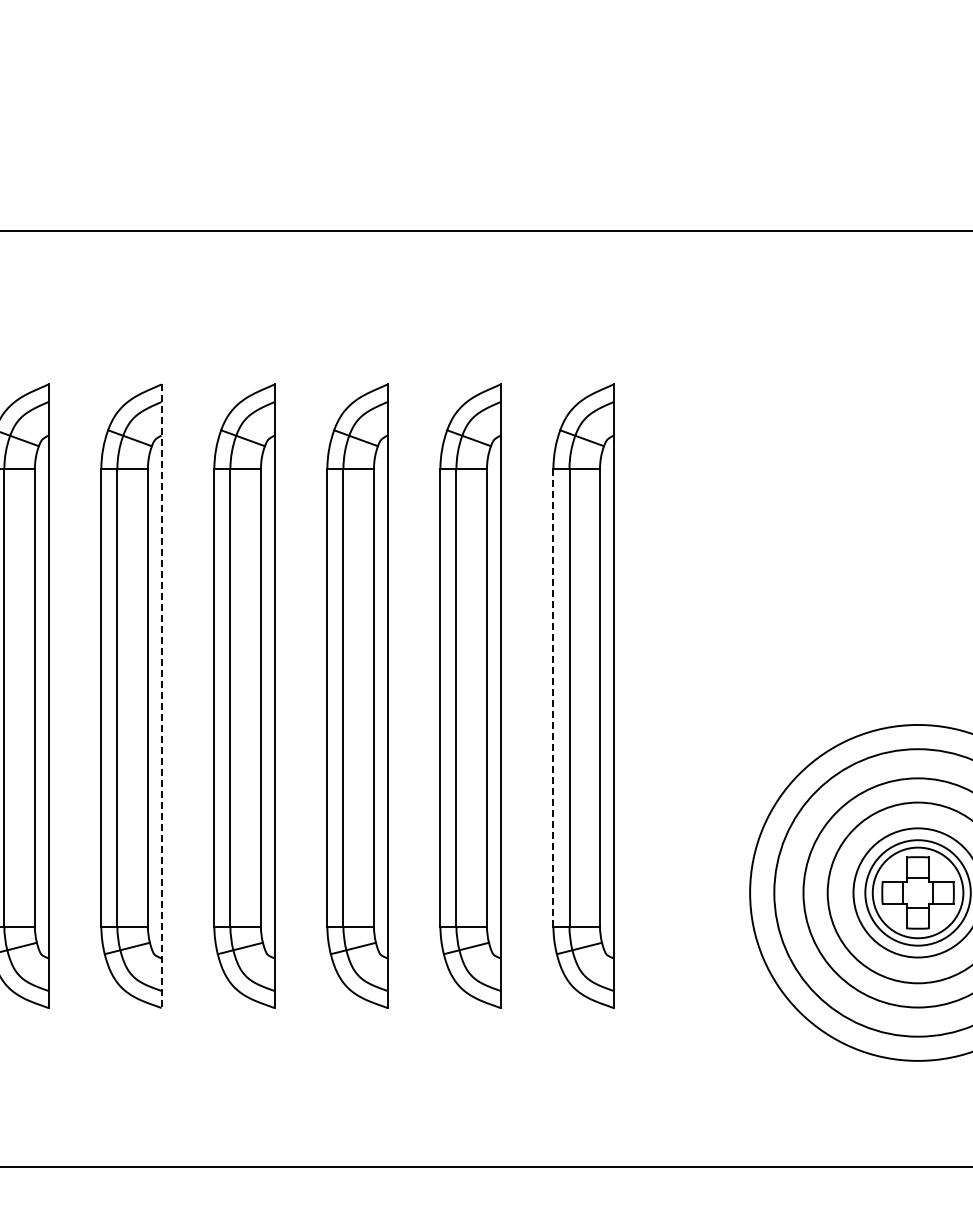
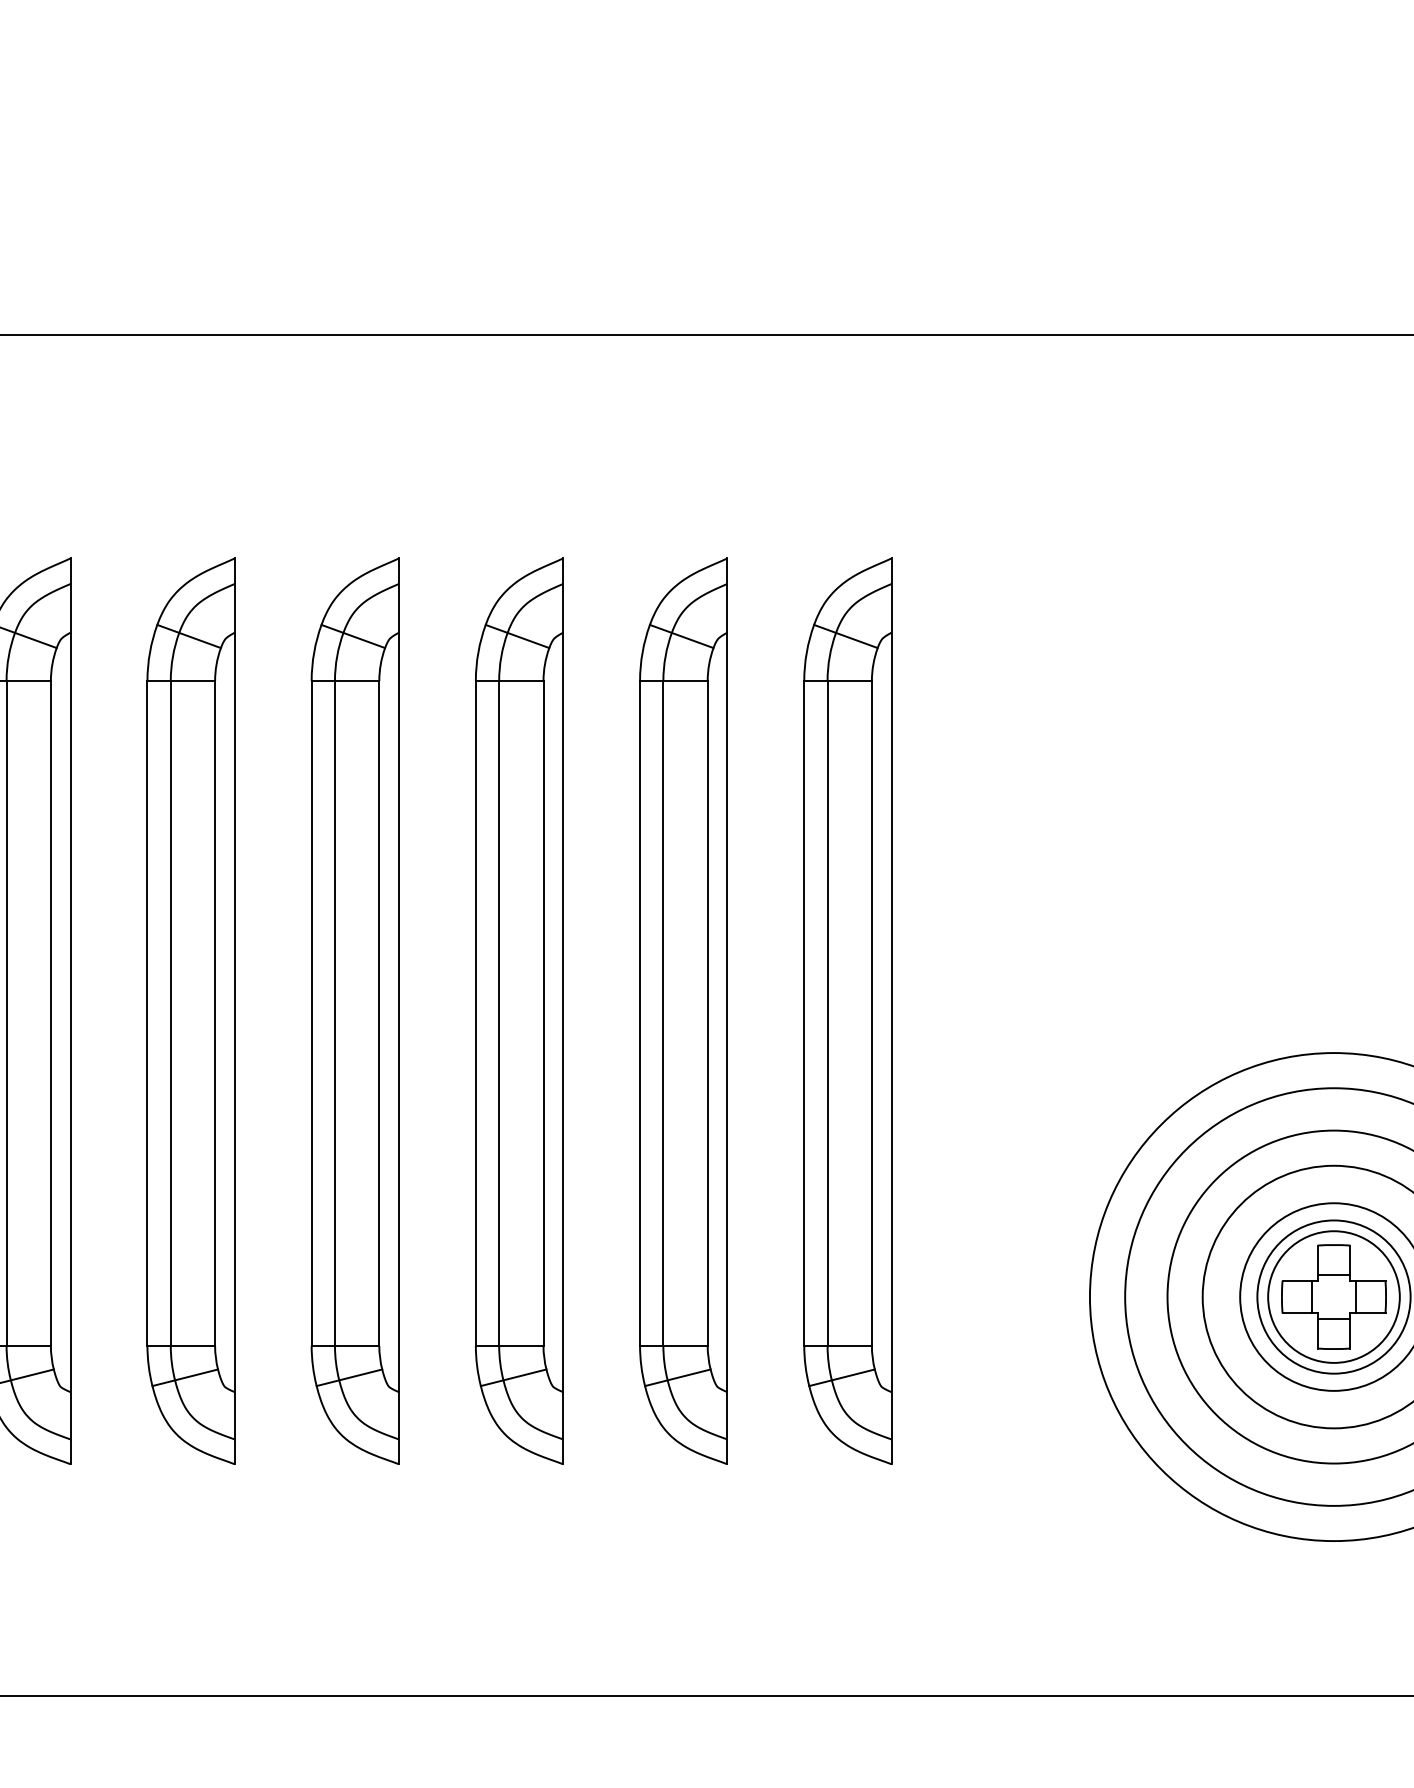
line: (161, 696) -> (234, 1011), dashed -> solid
line: (553, 697) -> (804, 1013), dashed -> solid

